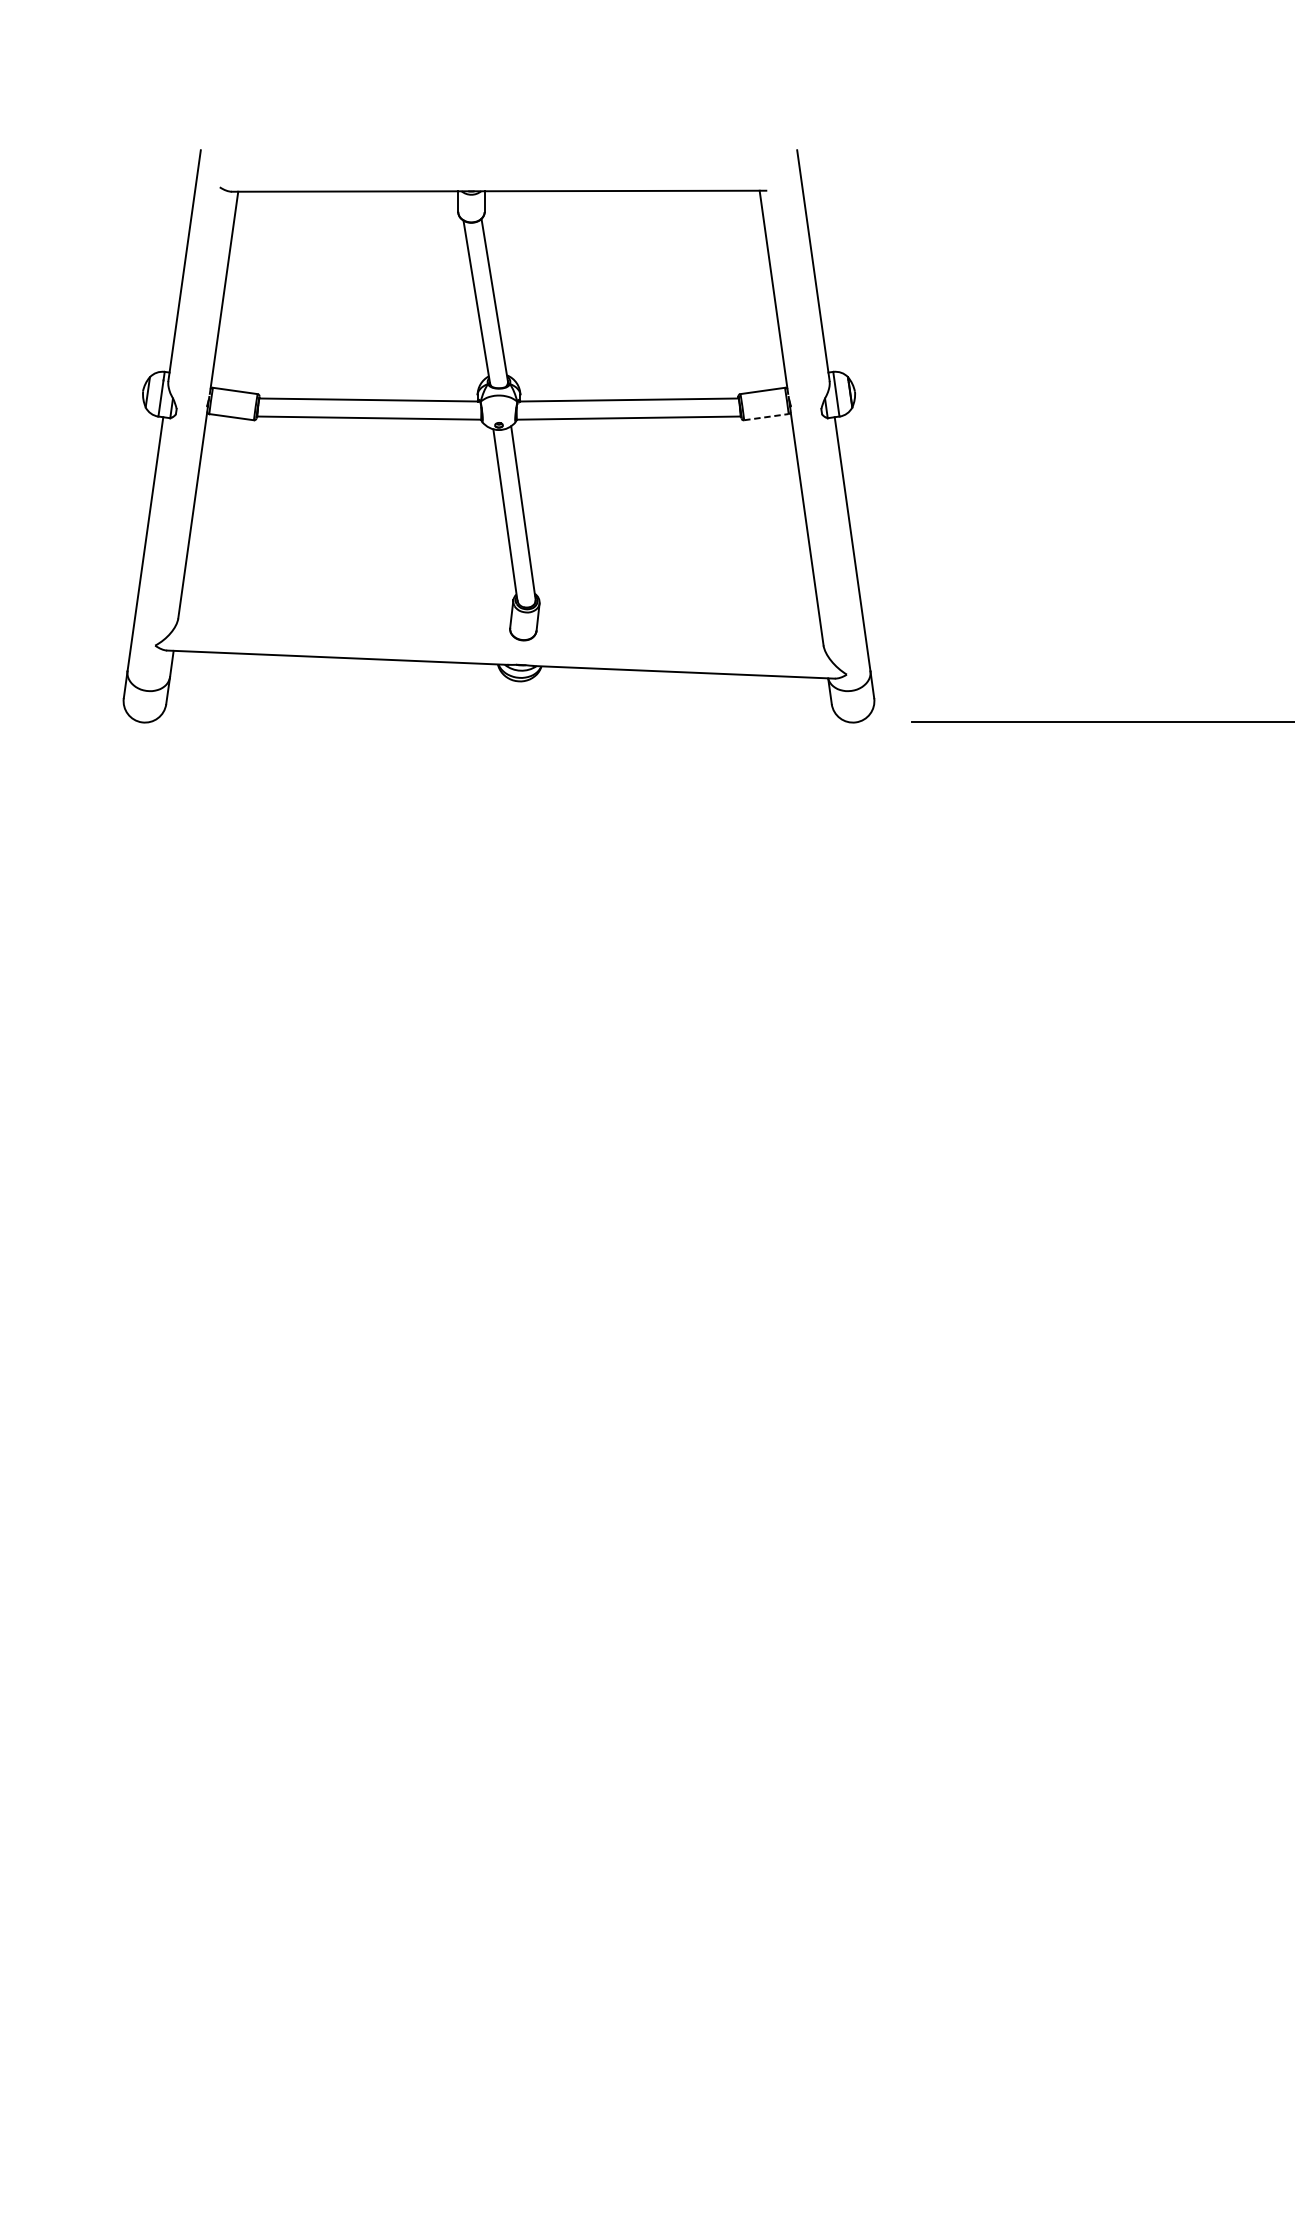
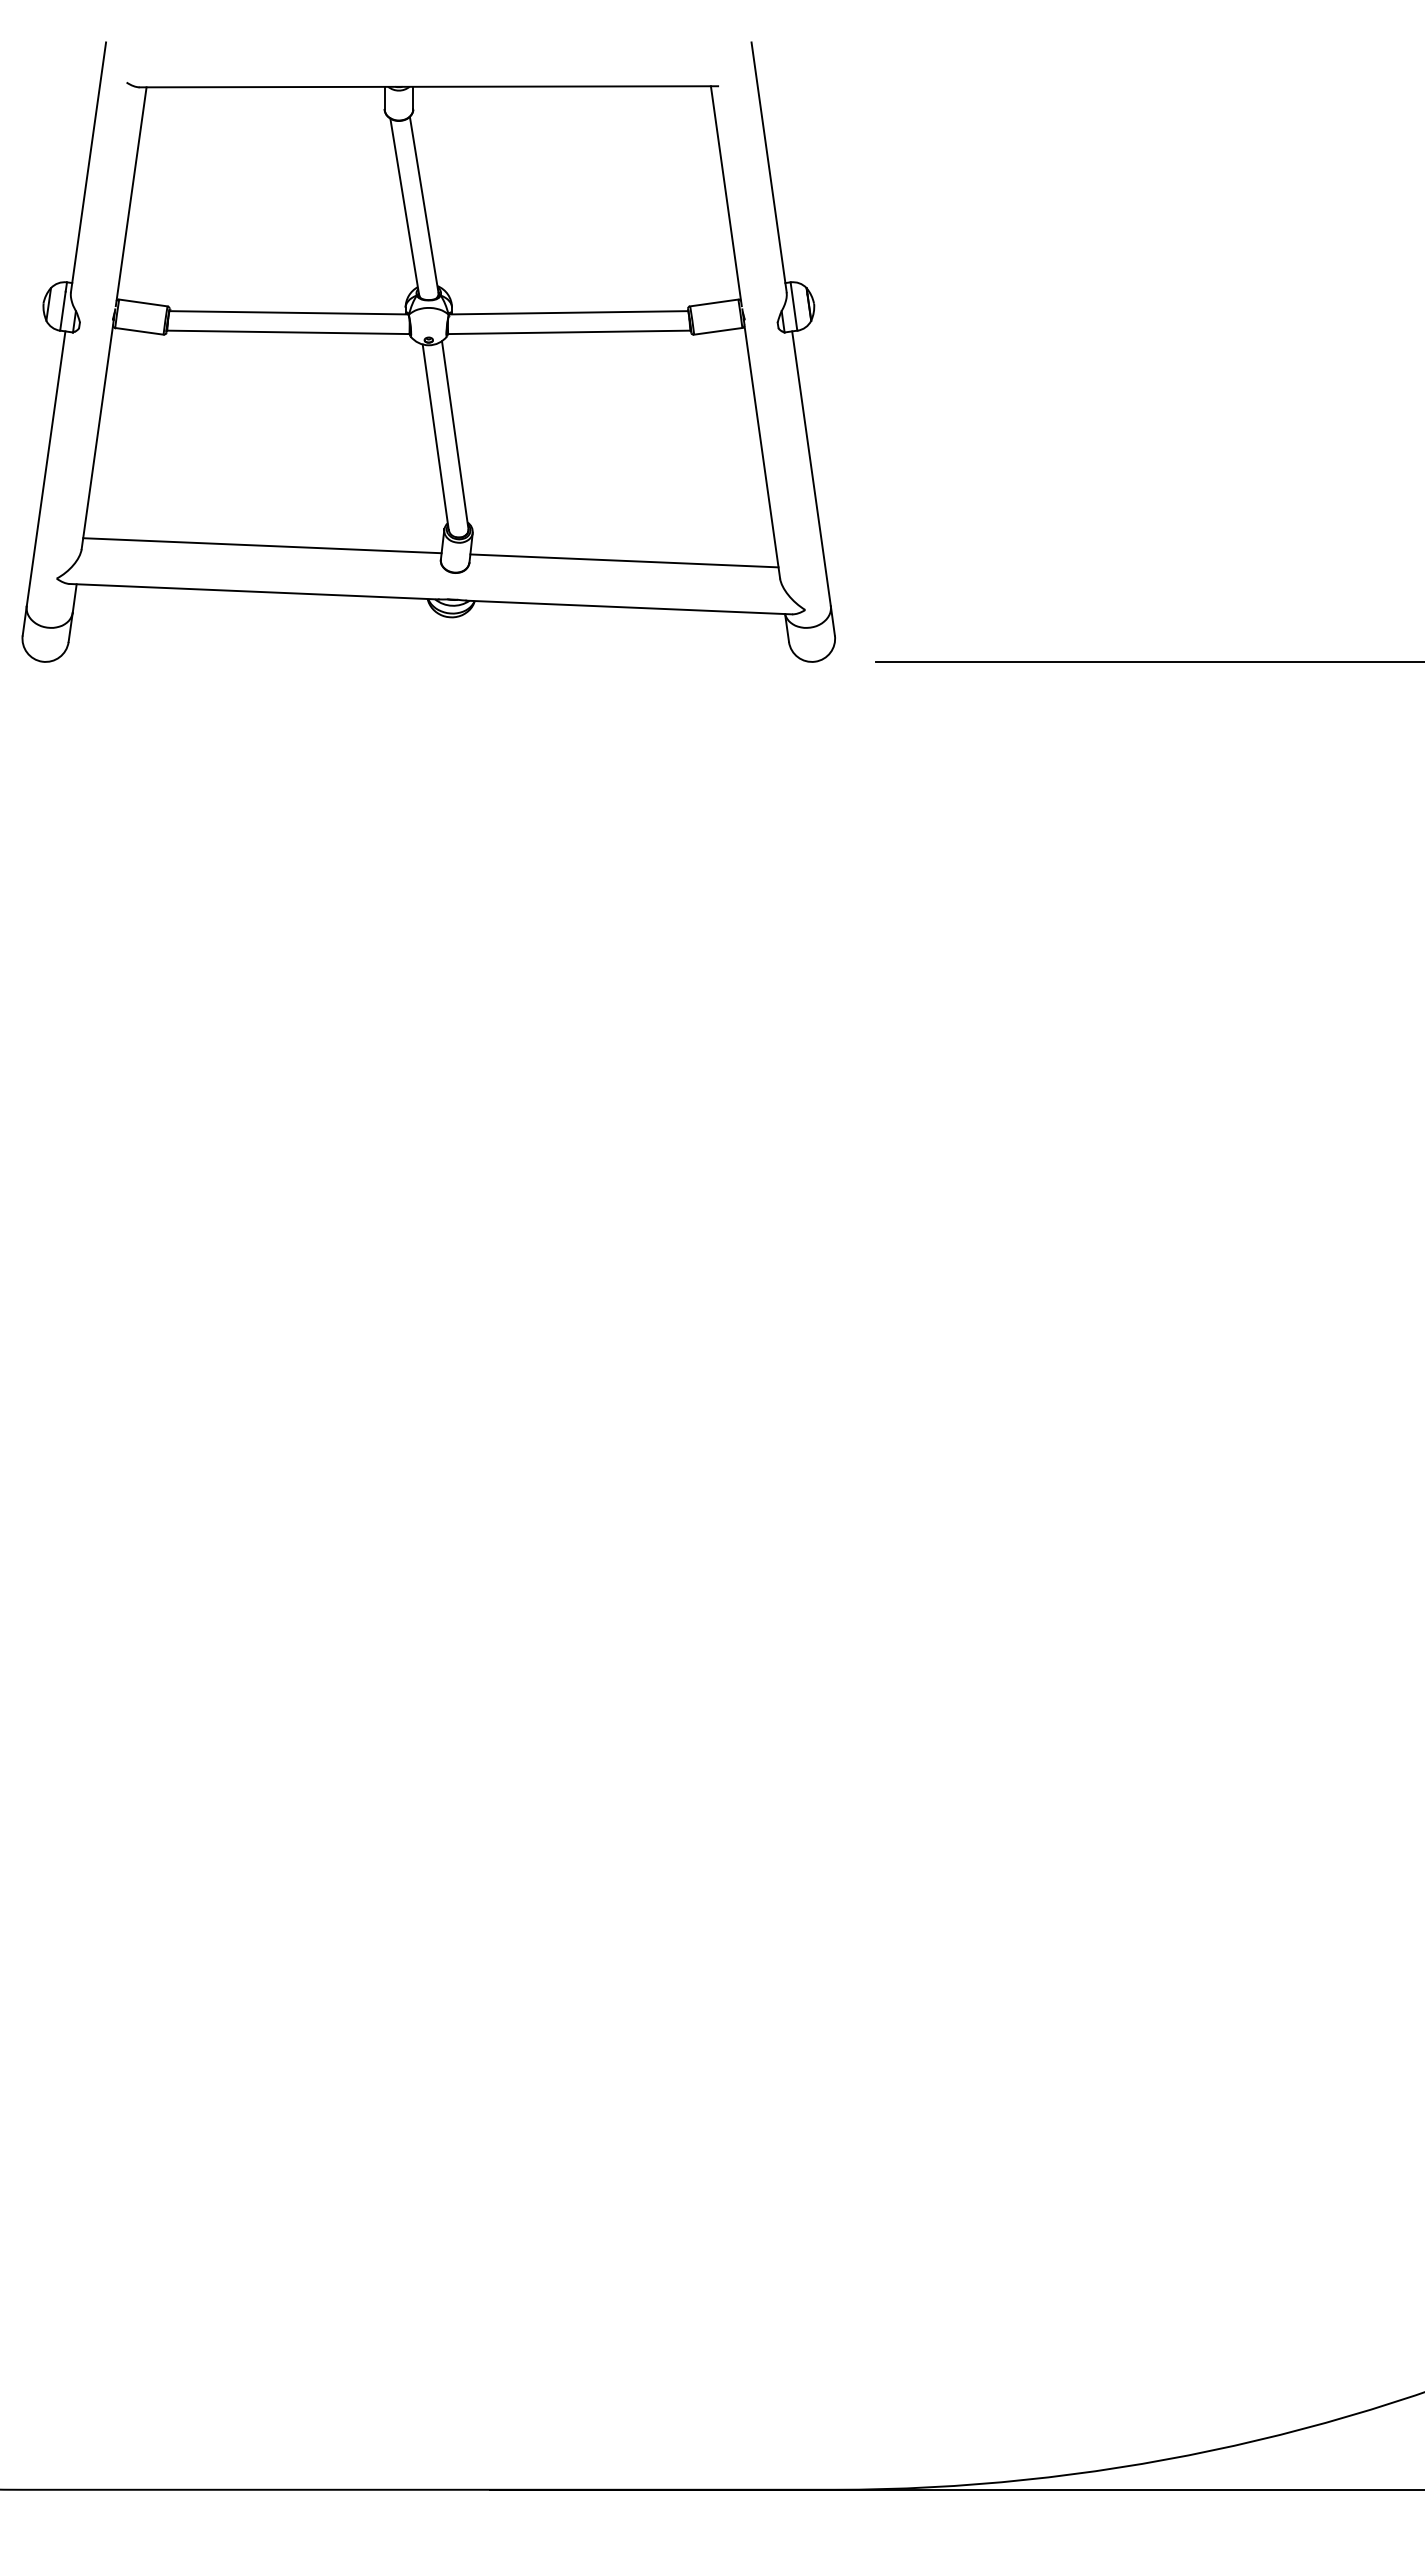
line: (766, 417) -> (718, 331), dashed -> solid
line: (345, 615) -> (262, 545), added
line: (679, 628) -> (624, 560), added

